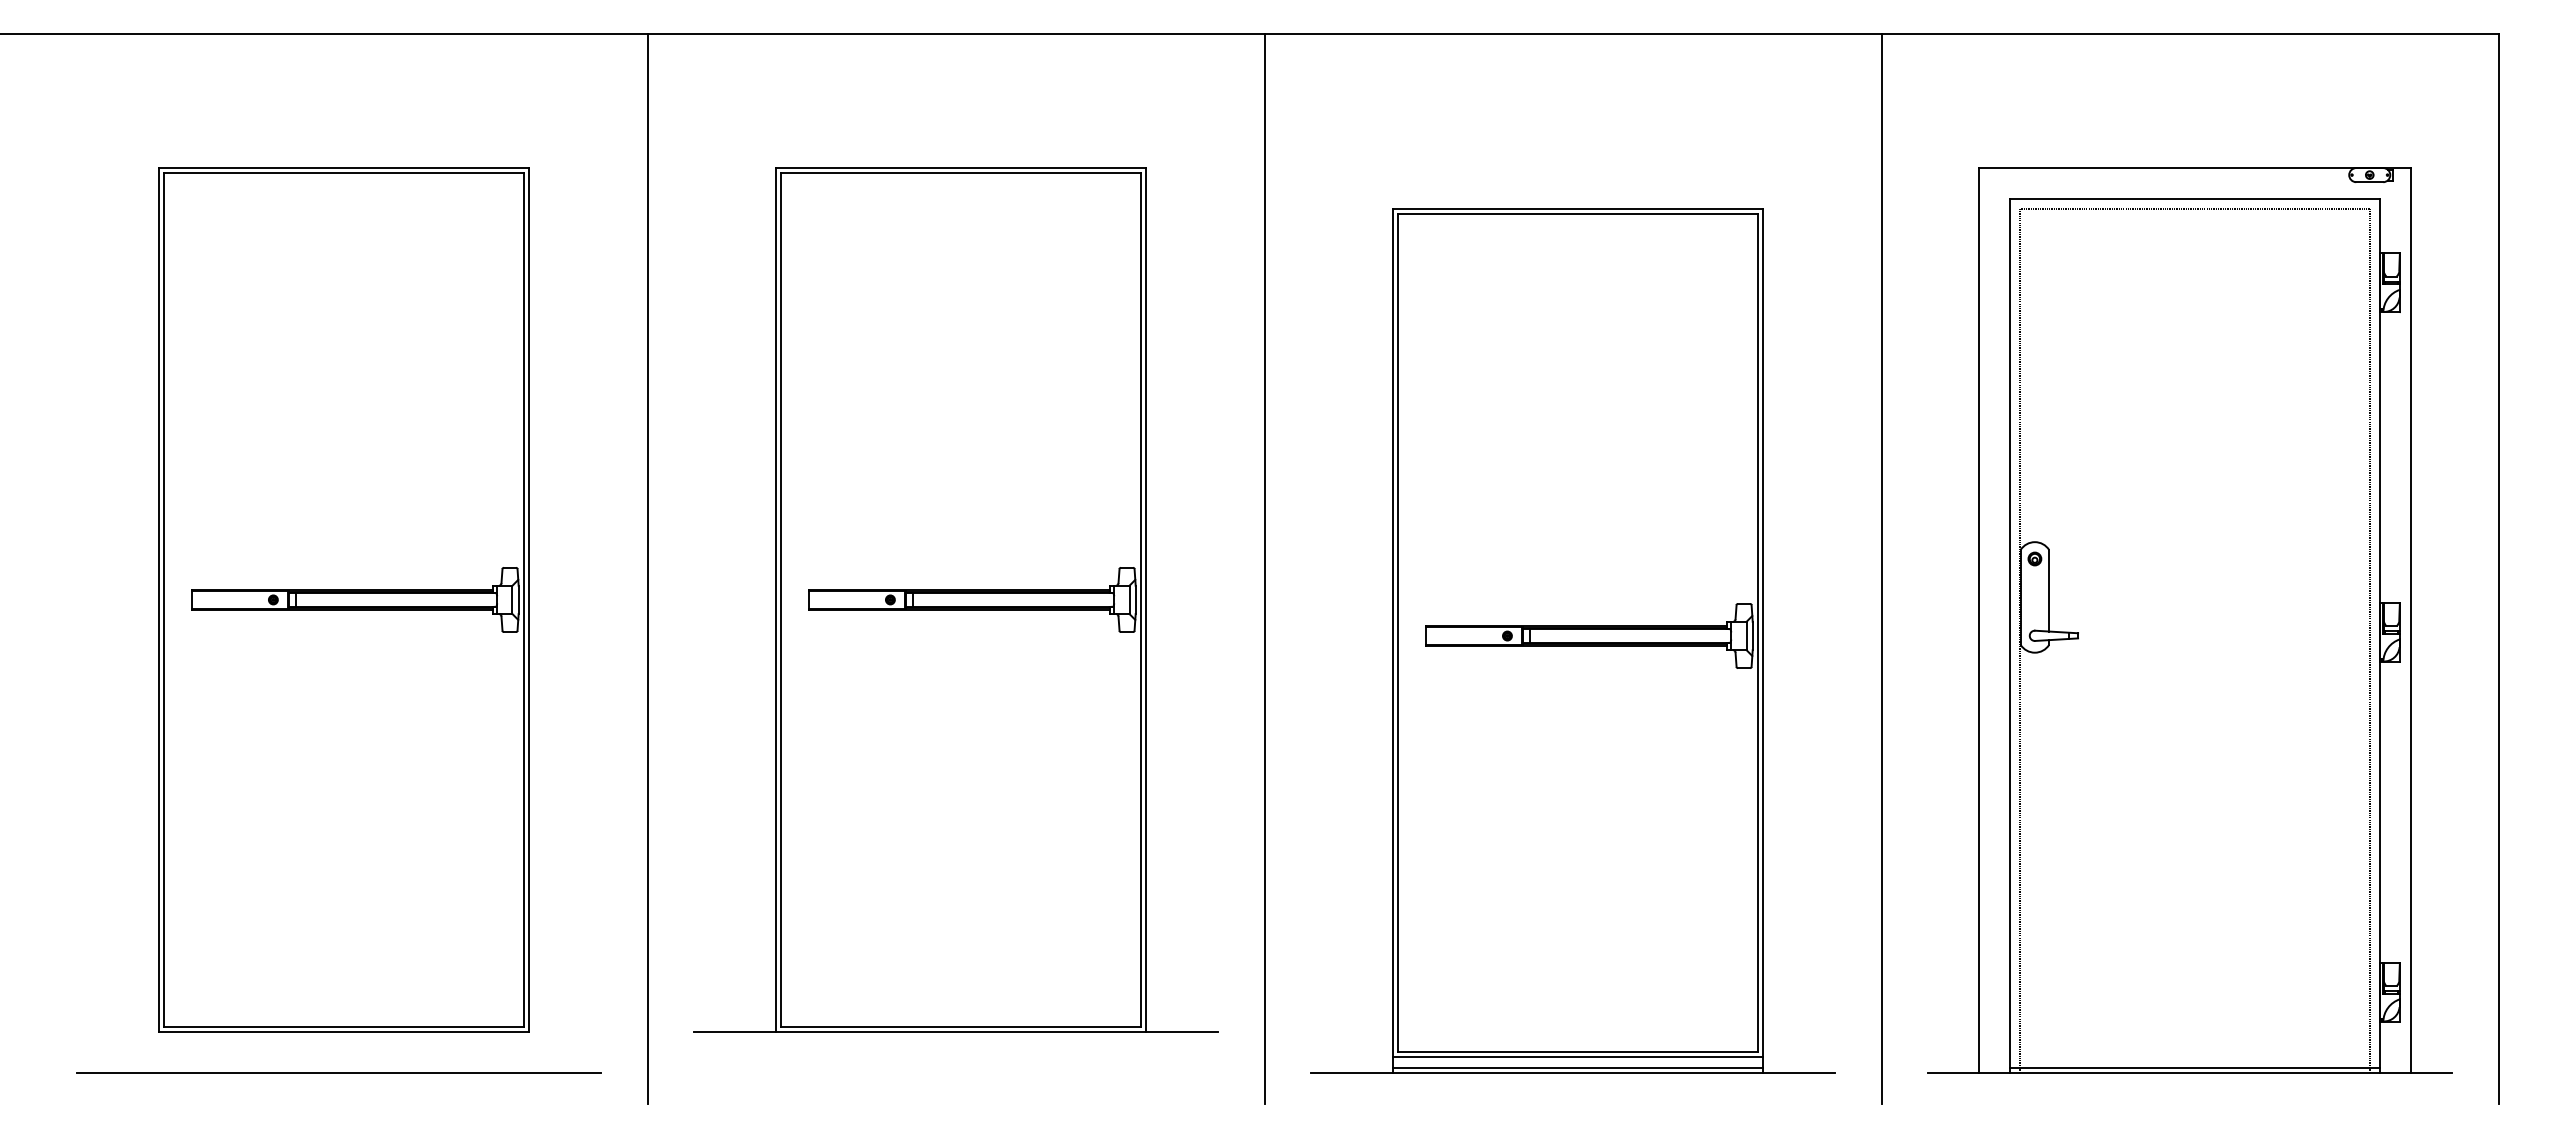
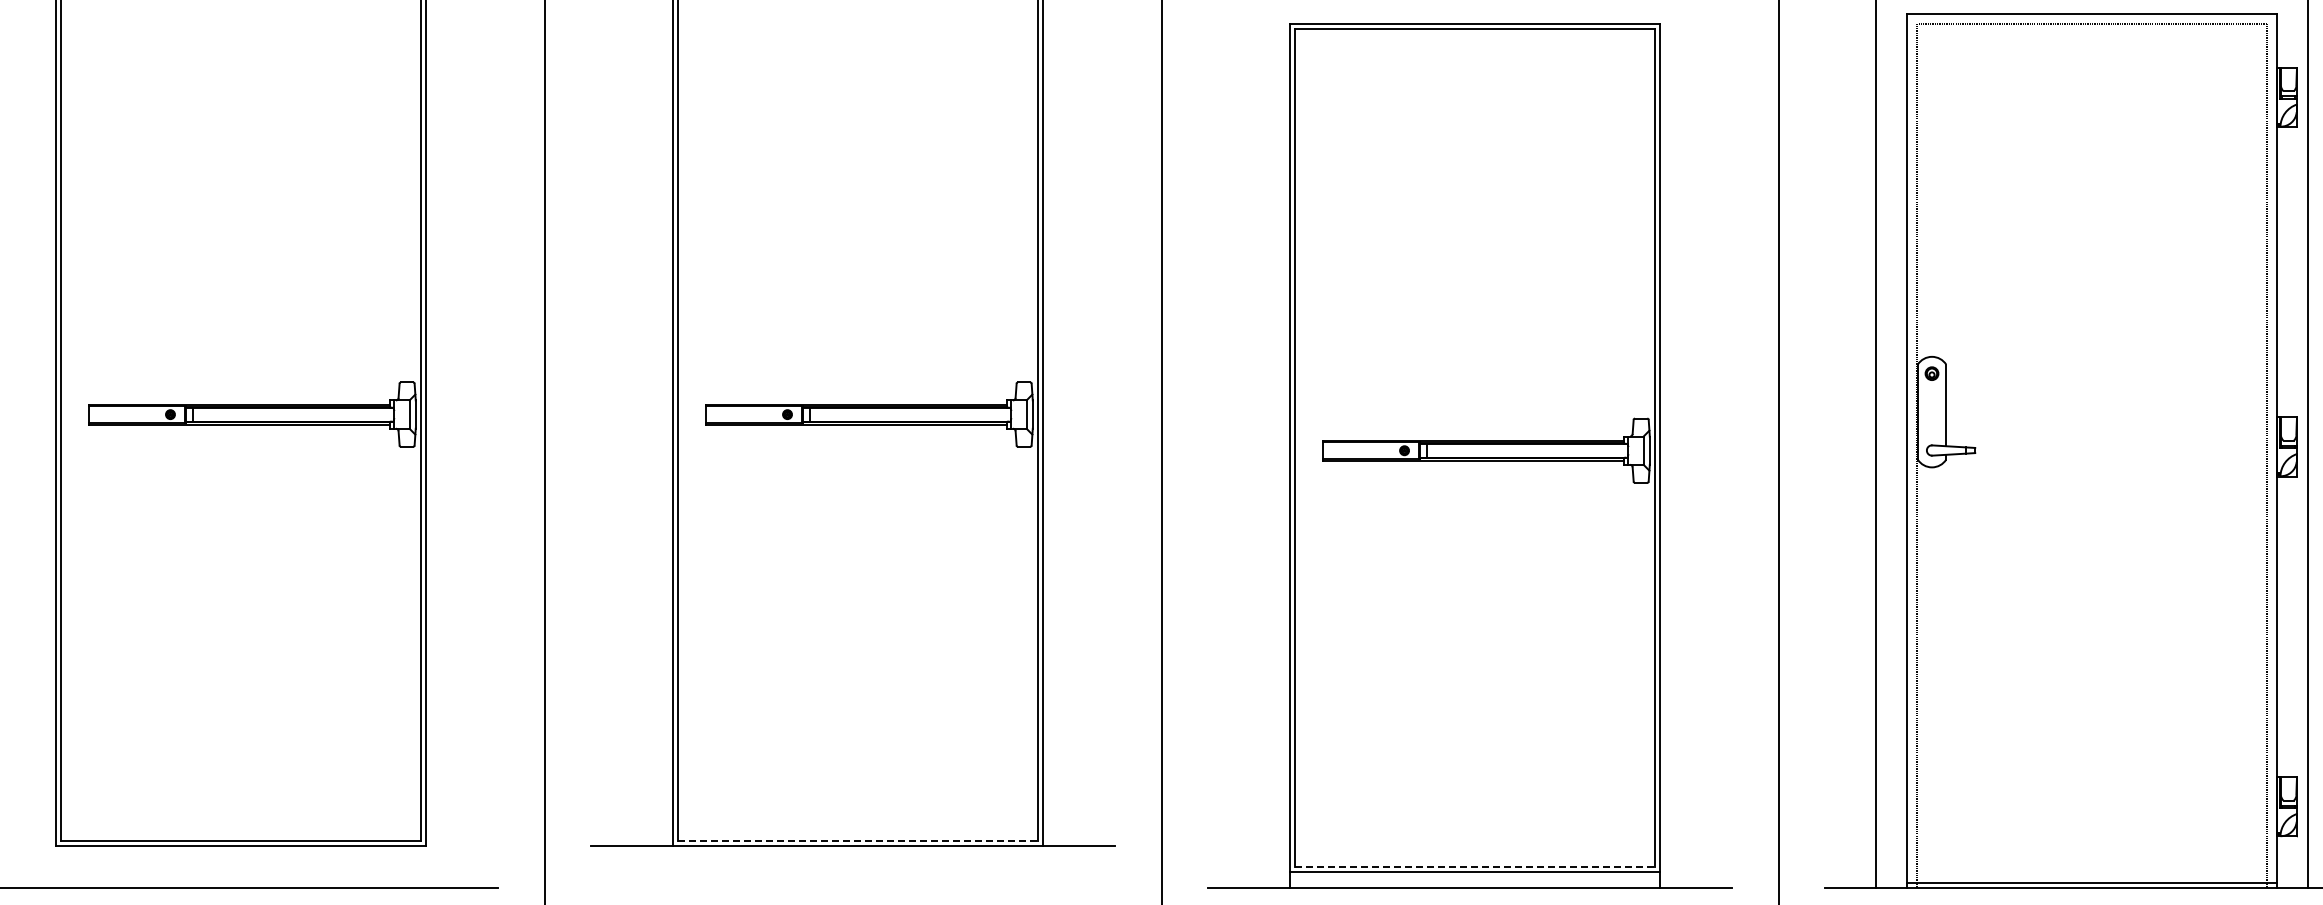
line: (960, 1026) -> (857, 841), solid -> dashed
line: (1577, 1052) -> (1474, 867), solid -> dashed
line: (1577, 1067) -> (1474, 882), removed

